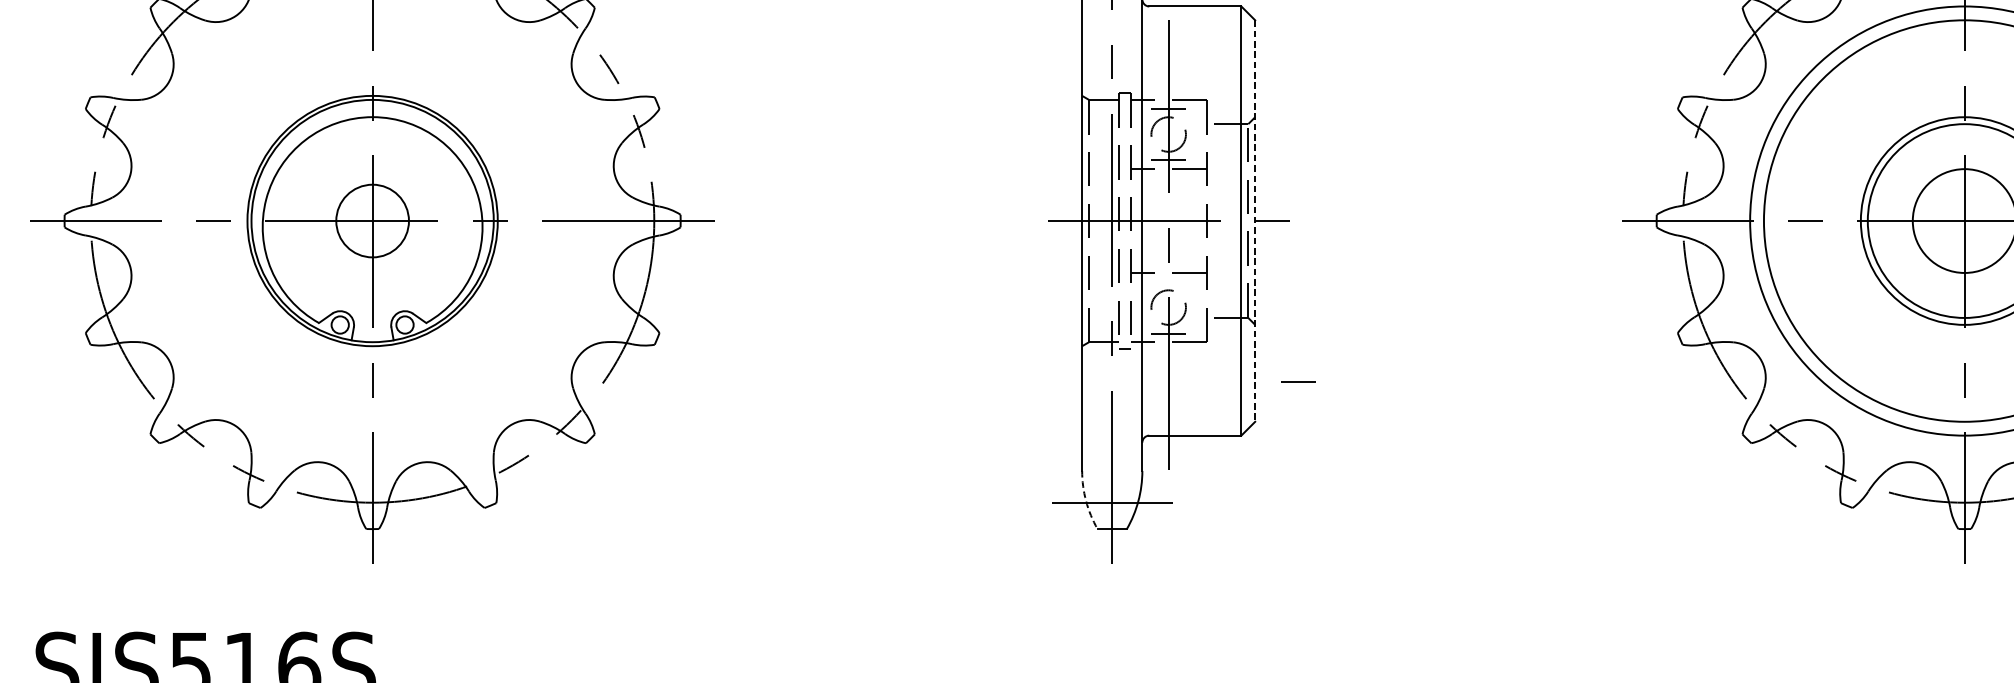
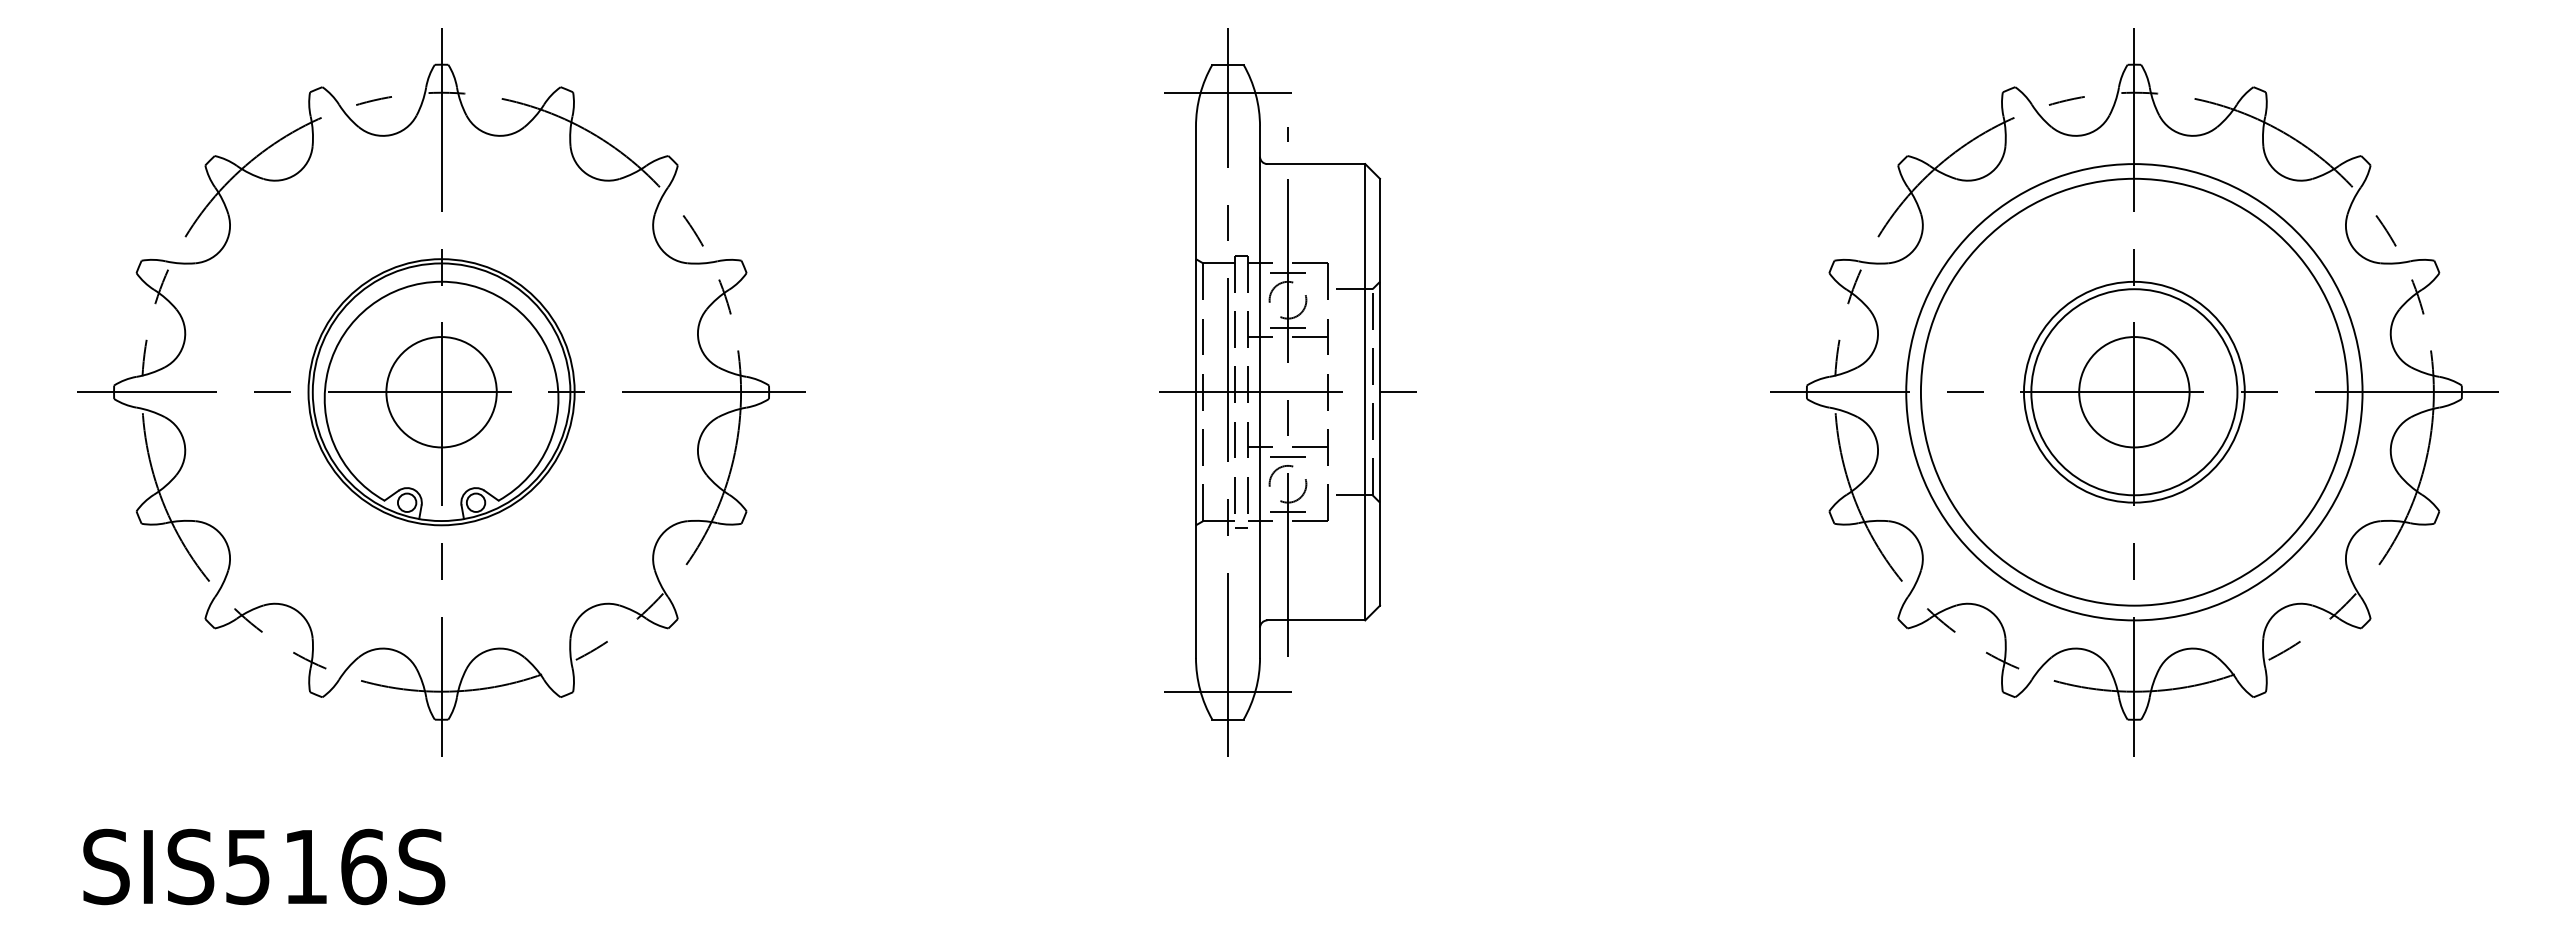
circle: (372, 221) -> (441, 392), size x1.43
line: (1255, 221) -> (1380, 392), dashed -> solid
line: (1298, 382) -> (1287, 456), moved
arc: (1086, 500) -> (1200, 689), dashed -> solid

